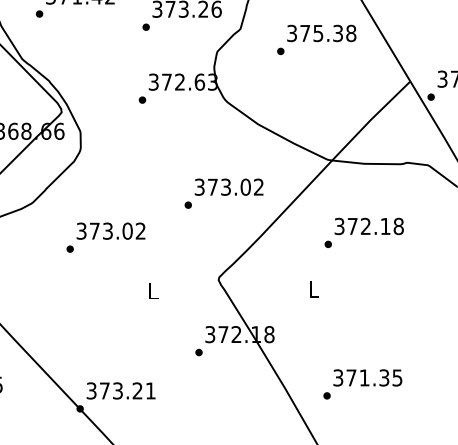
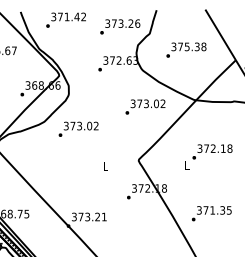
text: (316, 38) -> (186, 49), moved
text: (224, 192) -> (145, 106), moved
text: (364, 231) -> (212, 151), moved
text: (105, 235) -> (78, 128), moved

